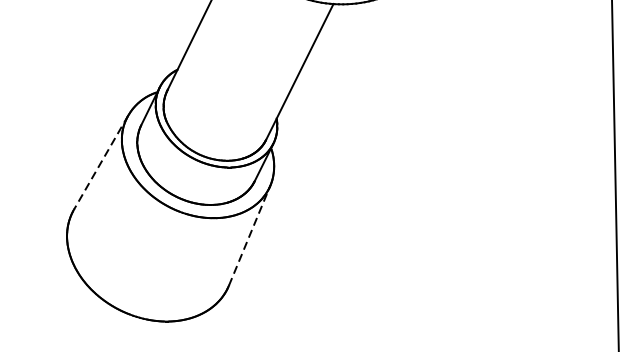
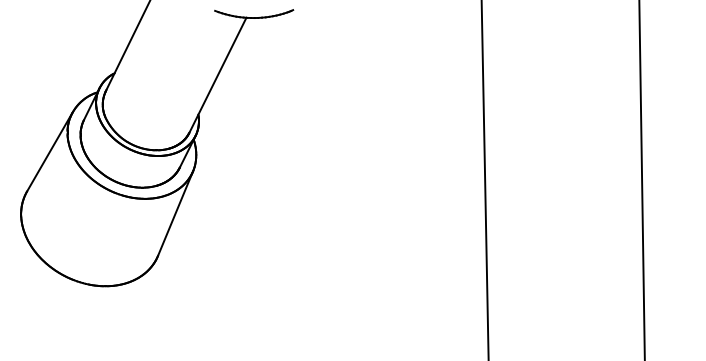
line: (100, 162) -> (49, 151), dashed -> solid
line: (249, 235) -> (175, 213), dashed -> solid

